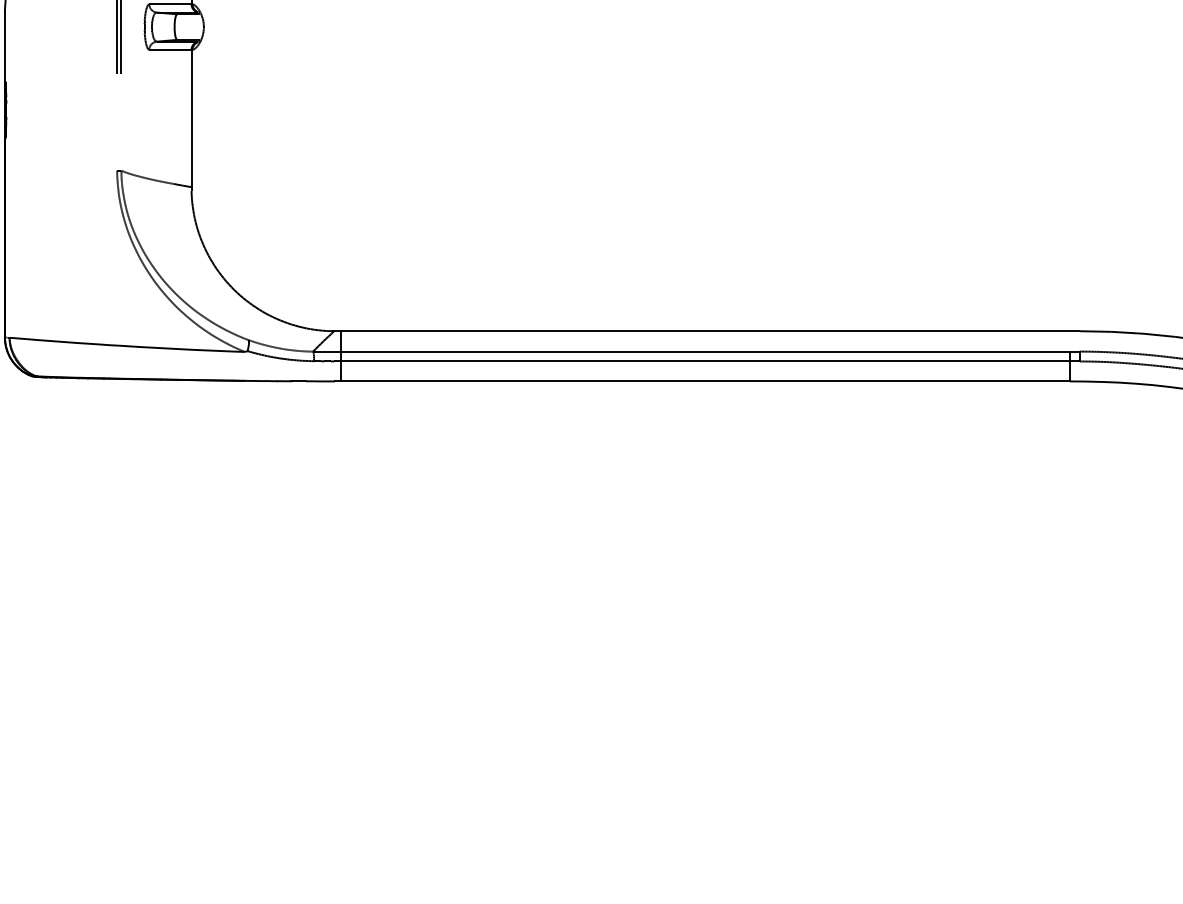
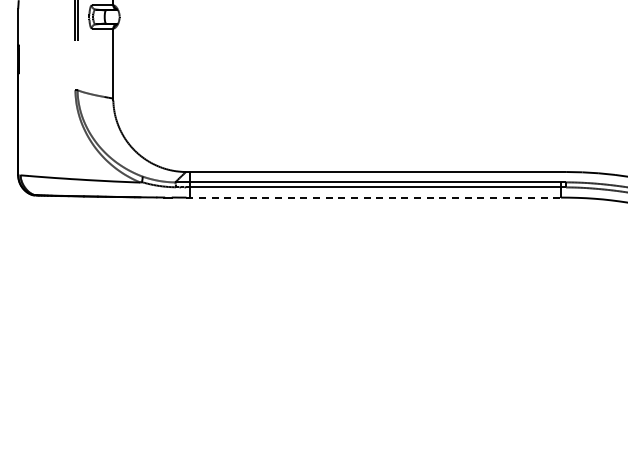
line: (703, 381) -> (374, 197), solid -> dashed

